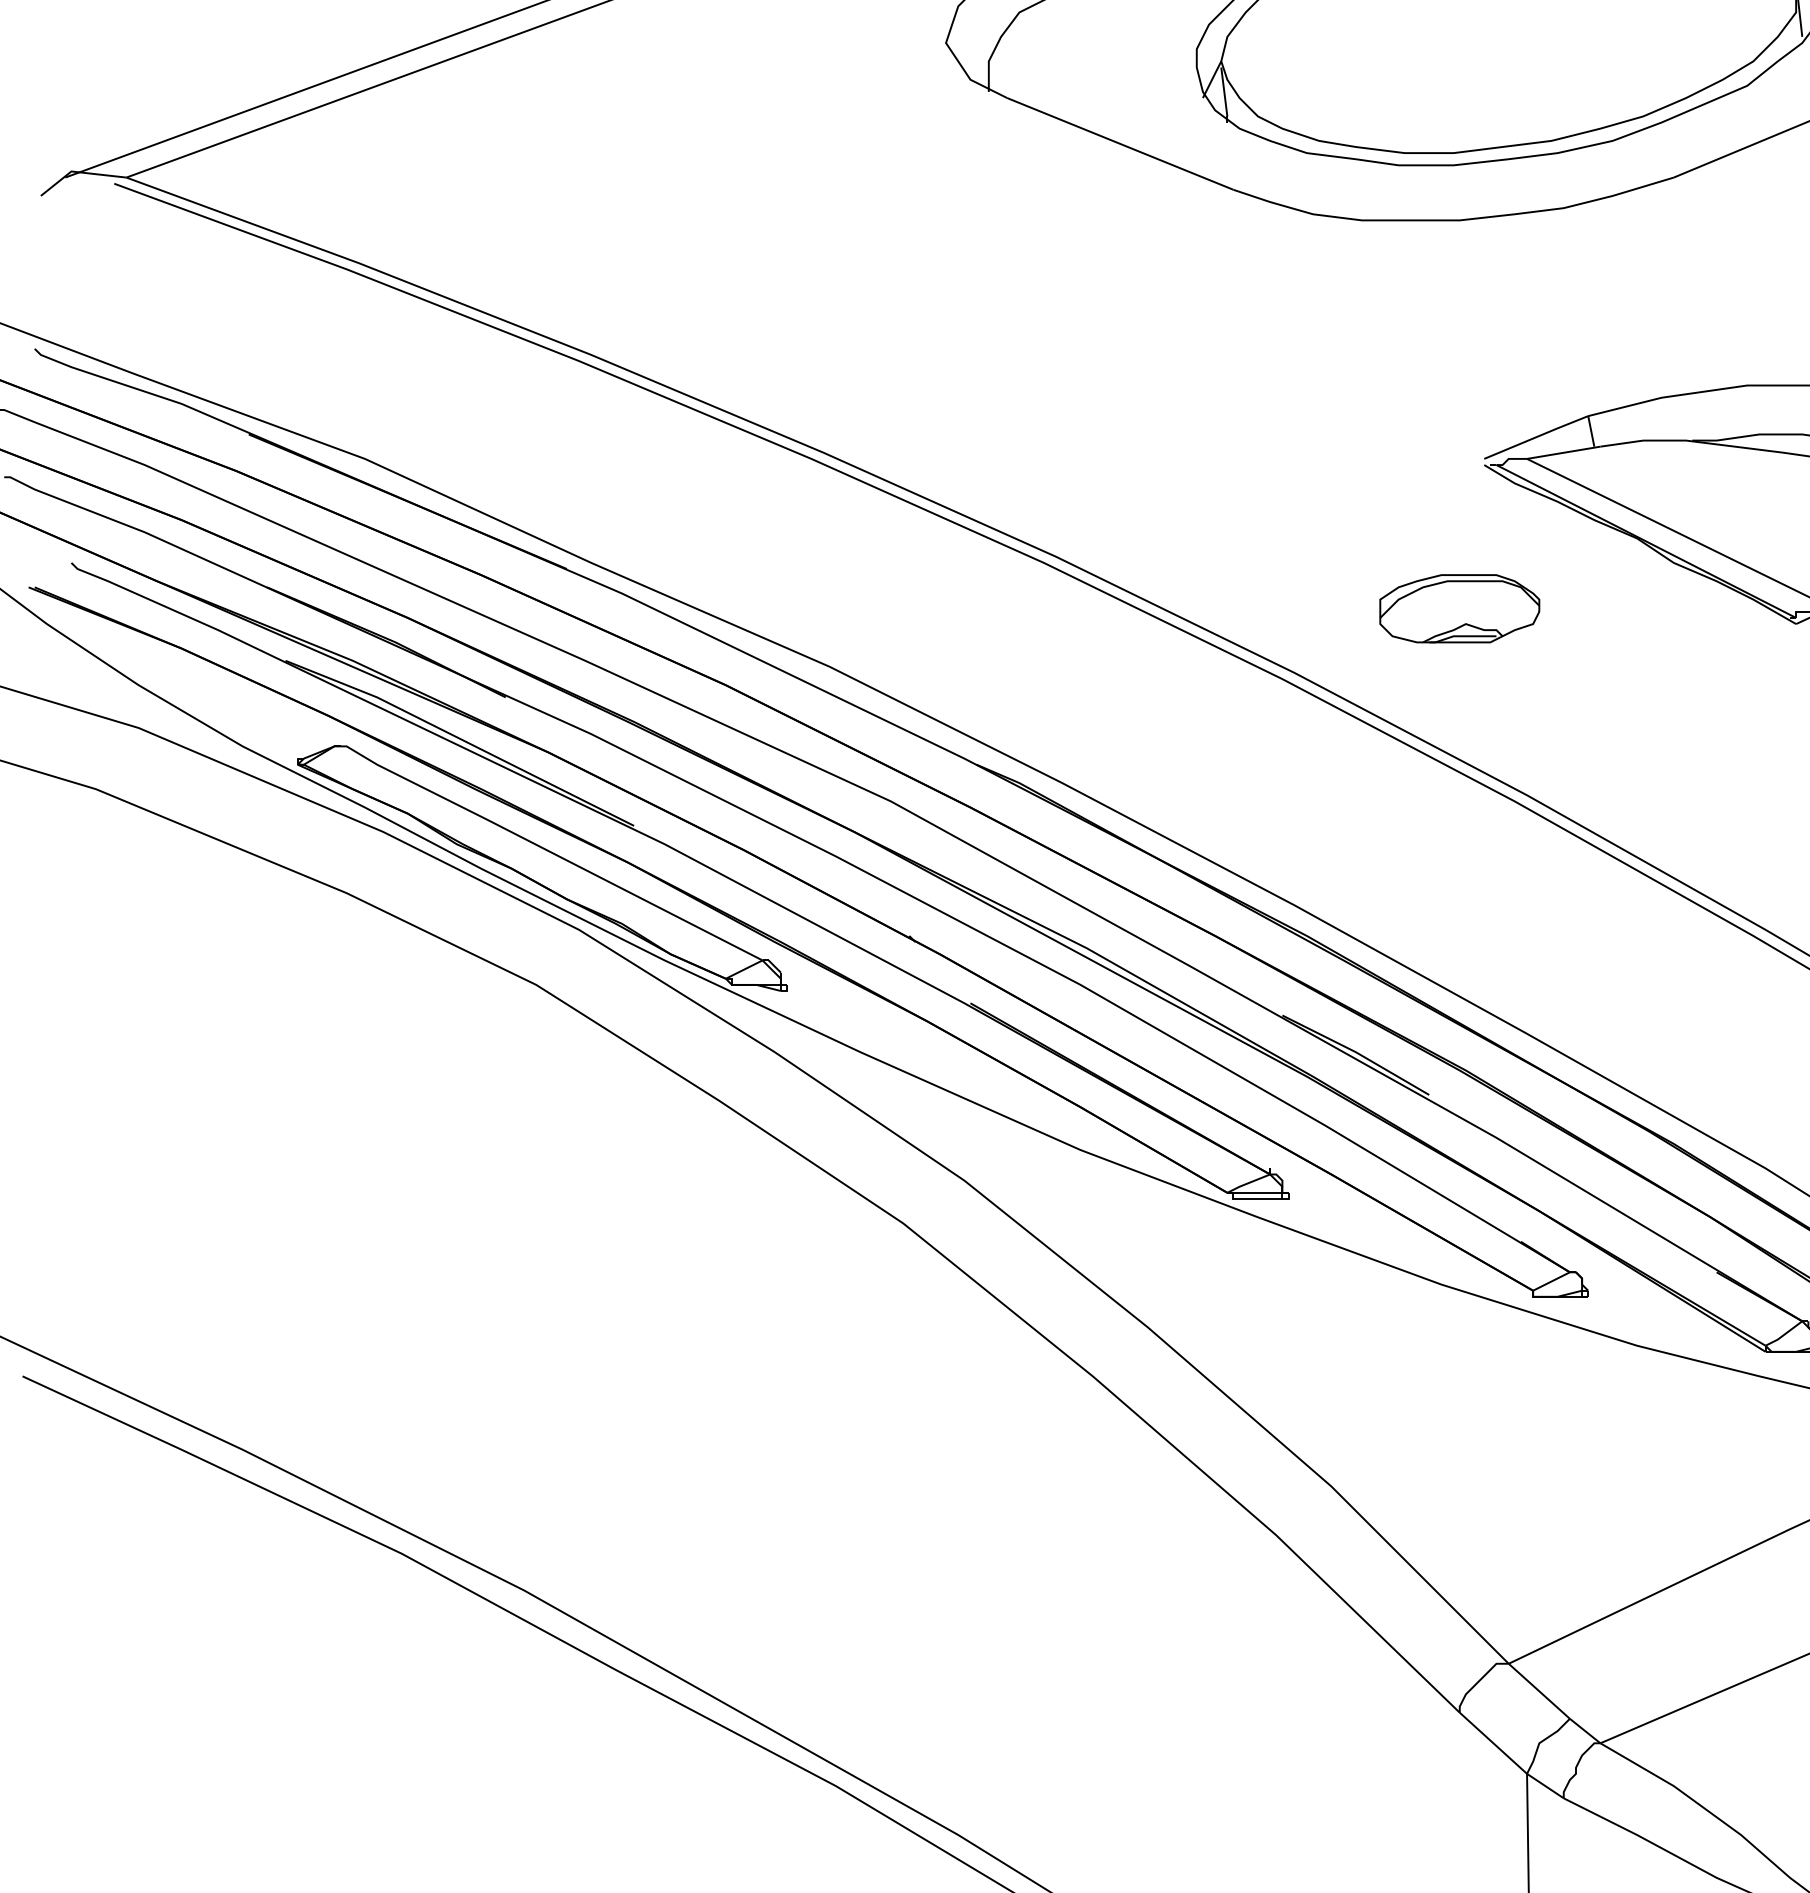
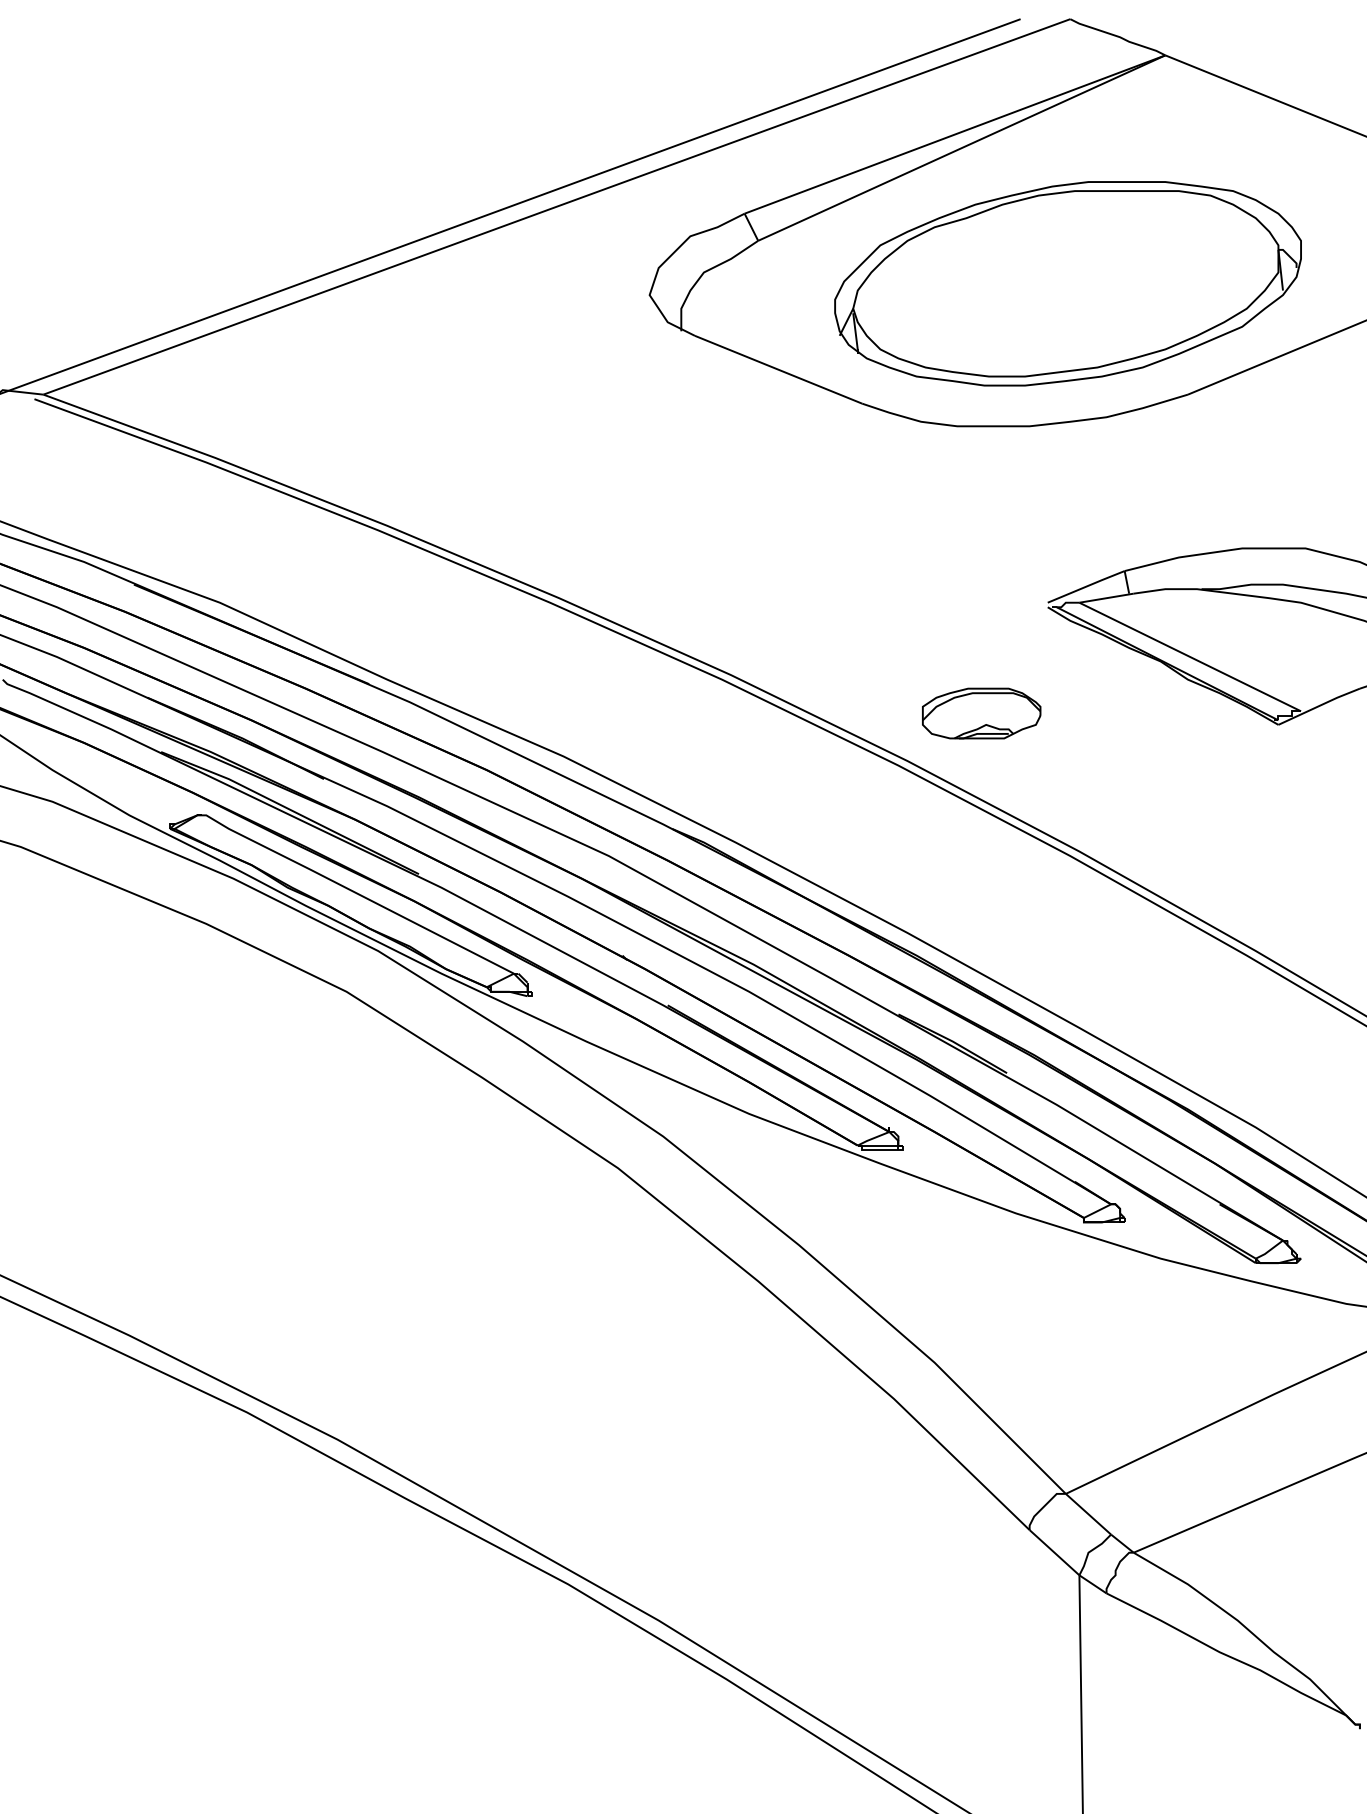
part: (1459, 608) -> (981, 713), moved

